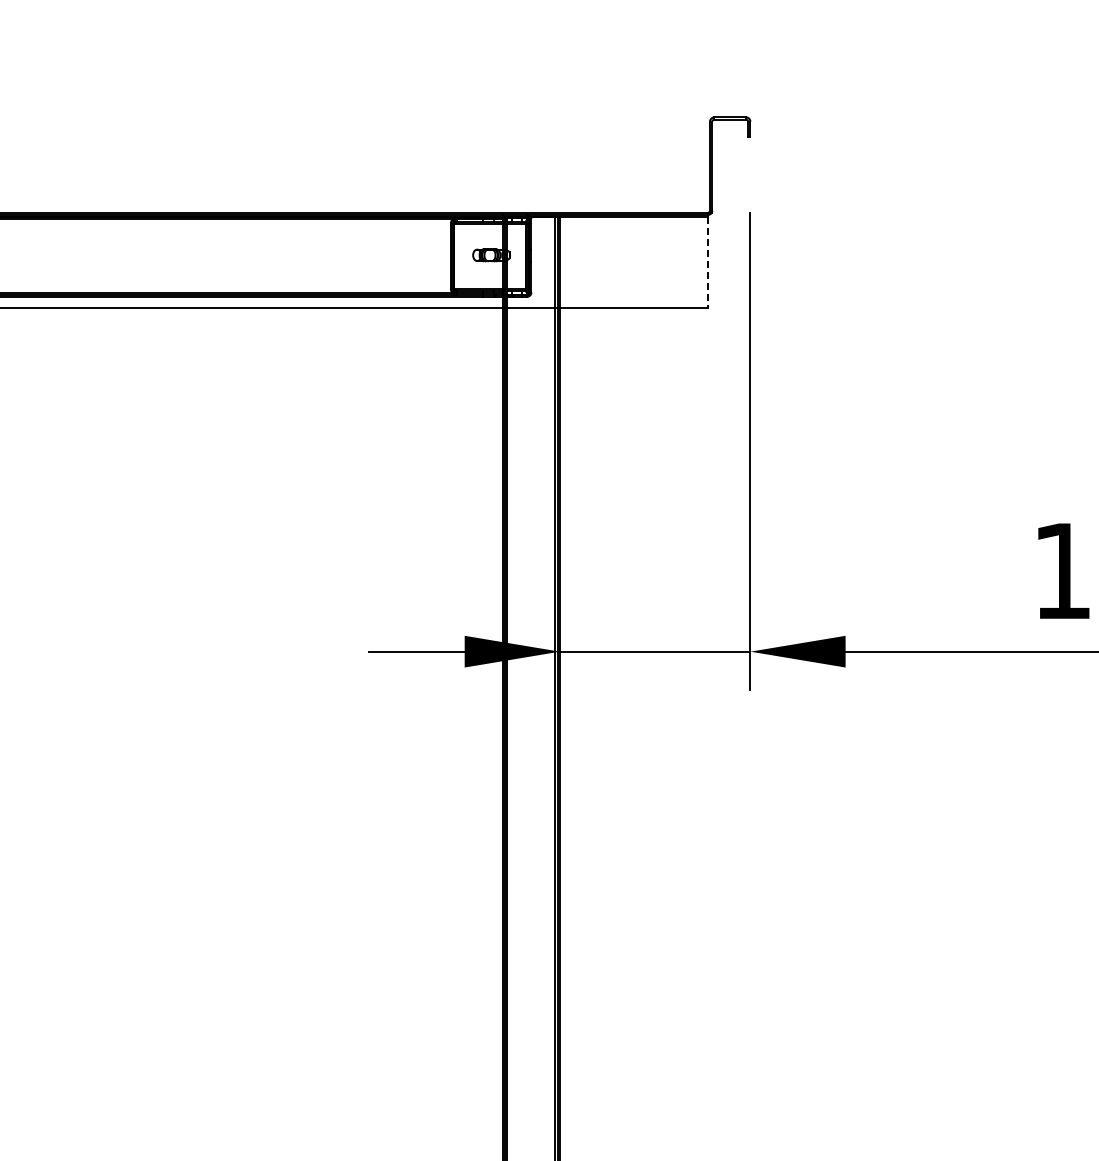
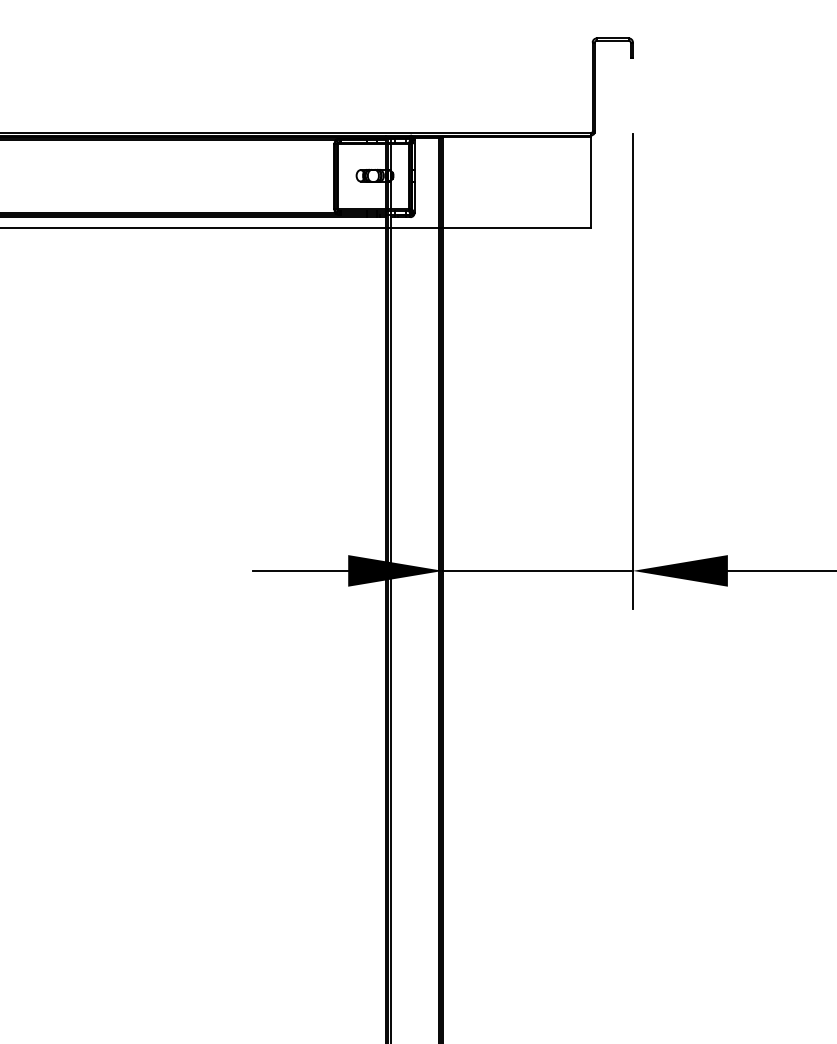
line: (708, 262) -> (591, 182), dashed -> solid

